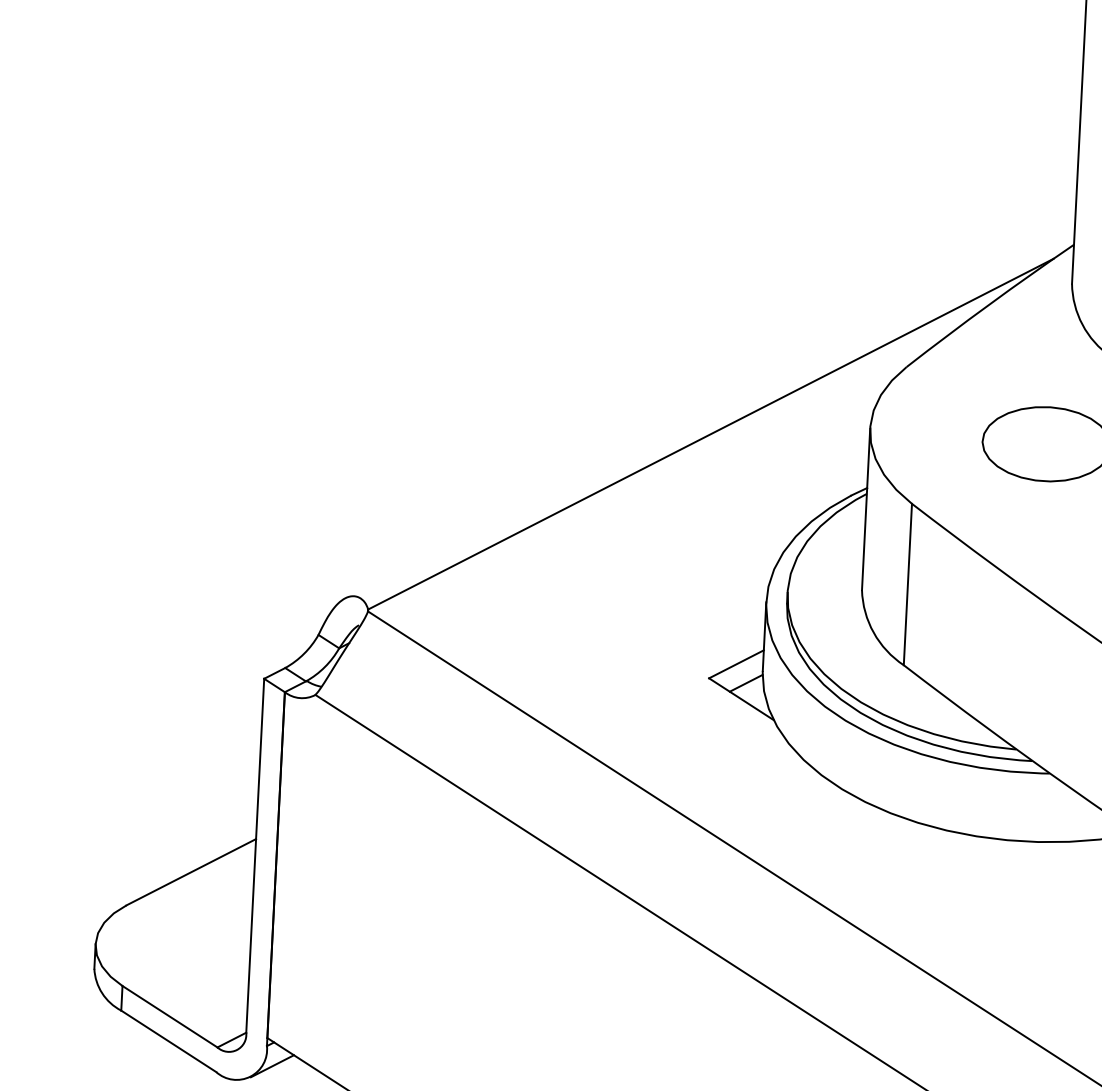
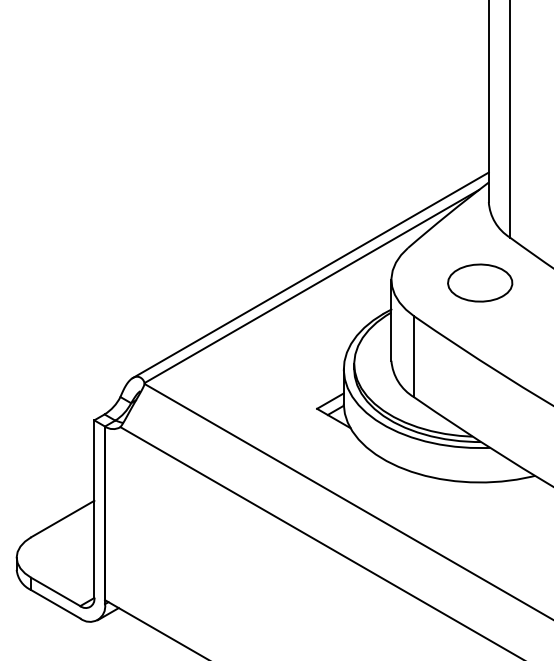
line: (709, 412) -> (310, 275), added

